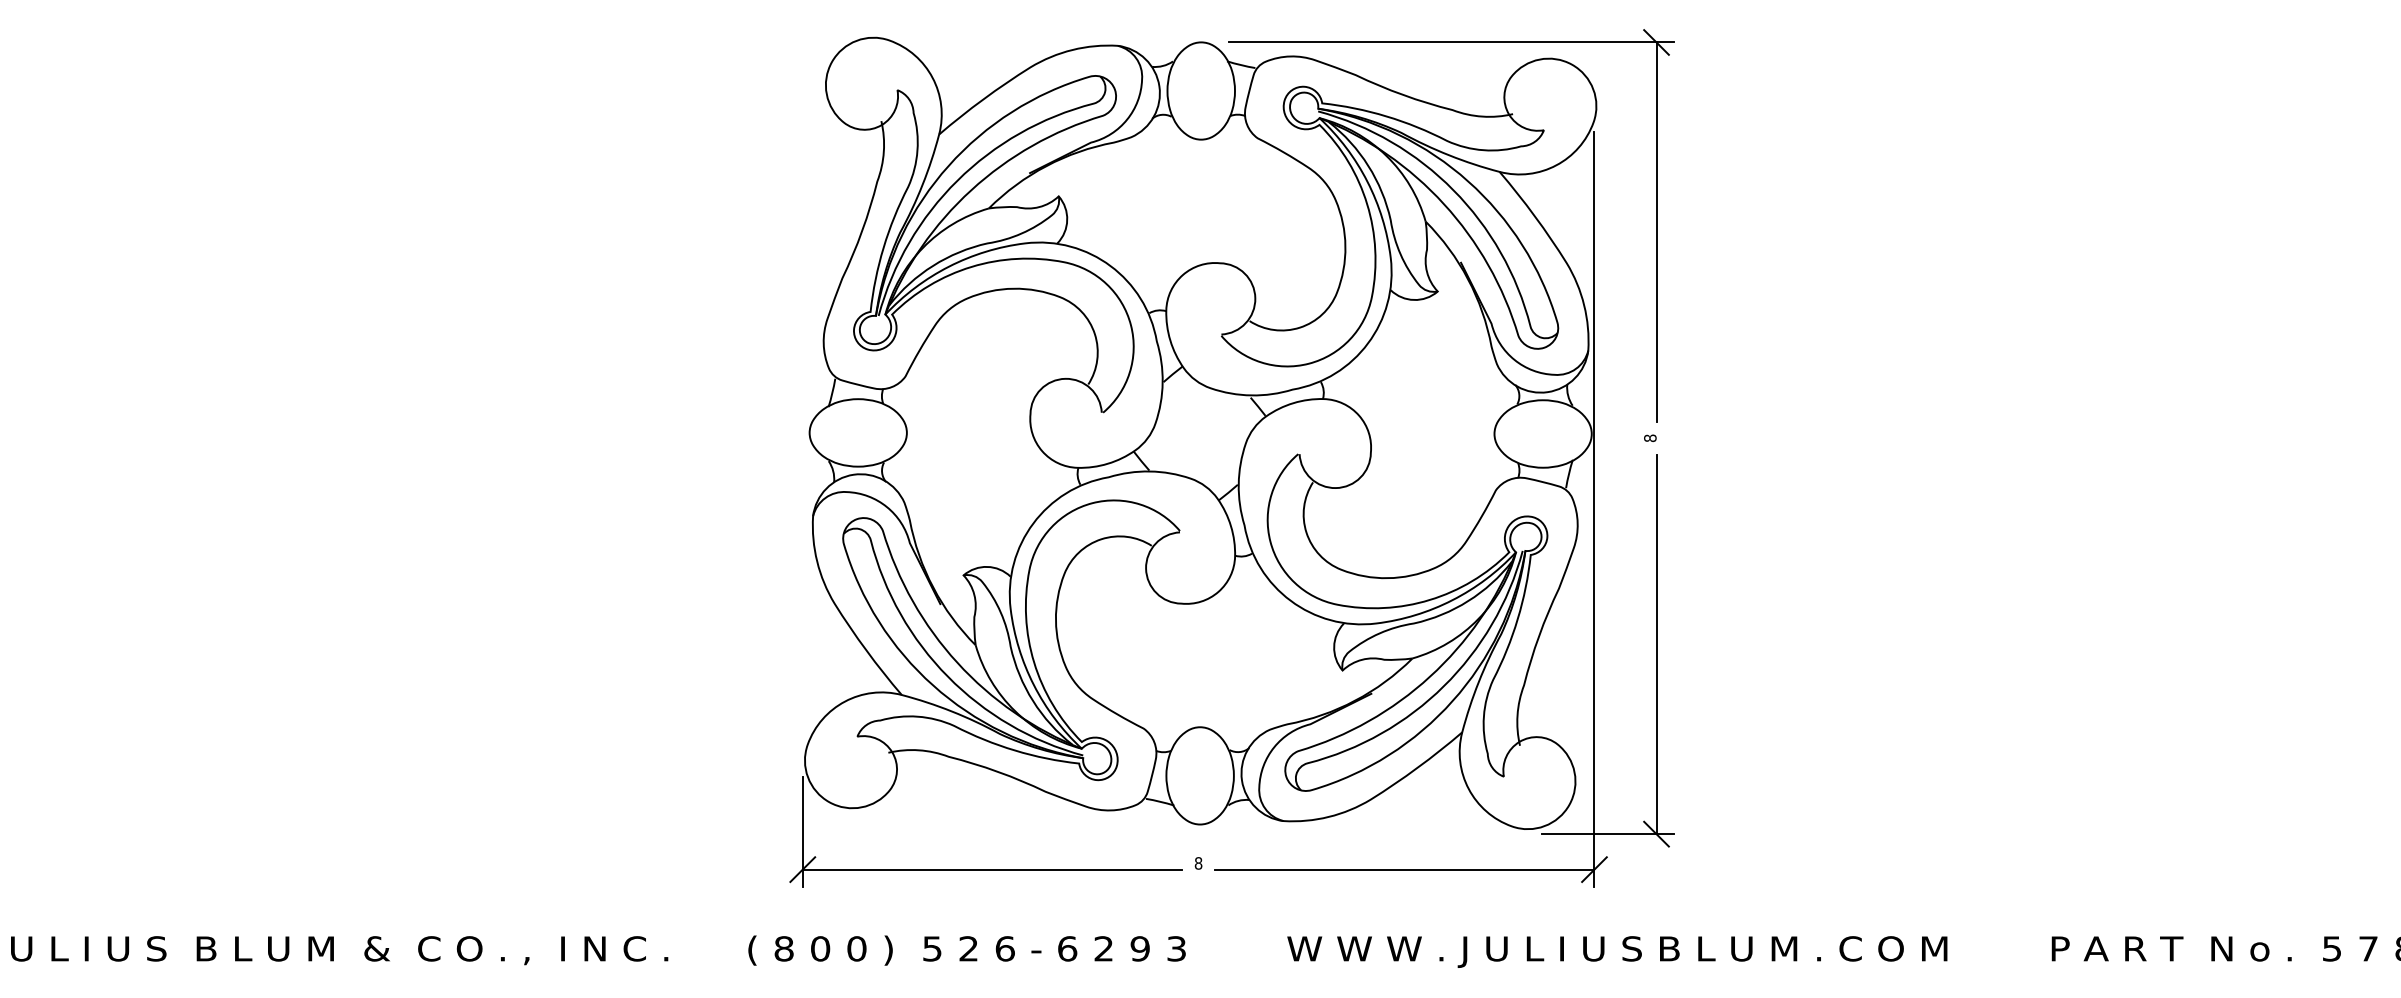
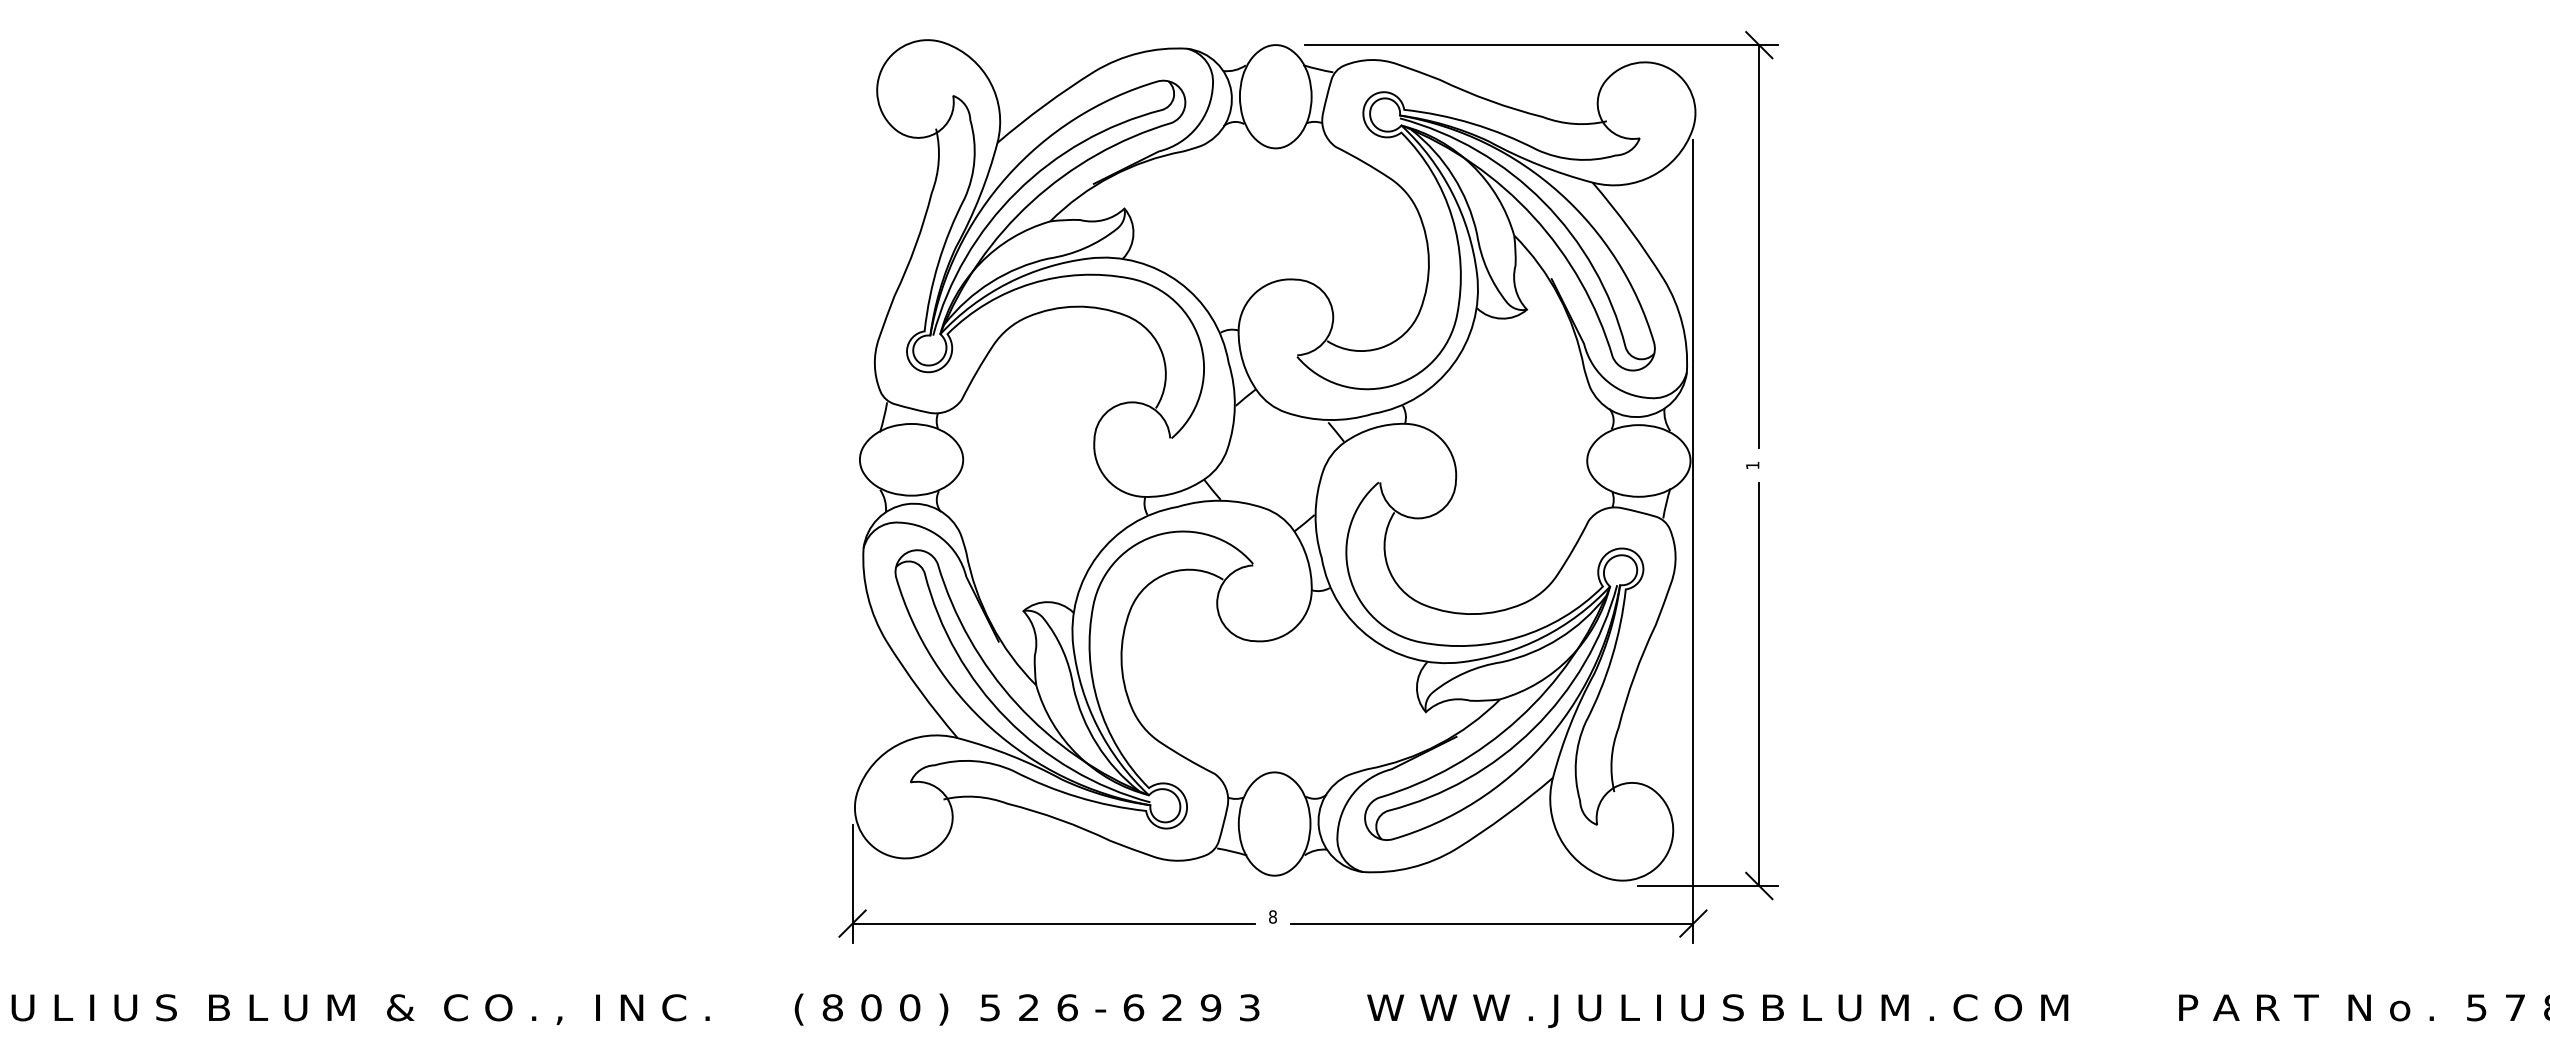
text: (1650, 438) -> (1752, 465), 8 -> 1

